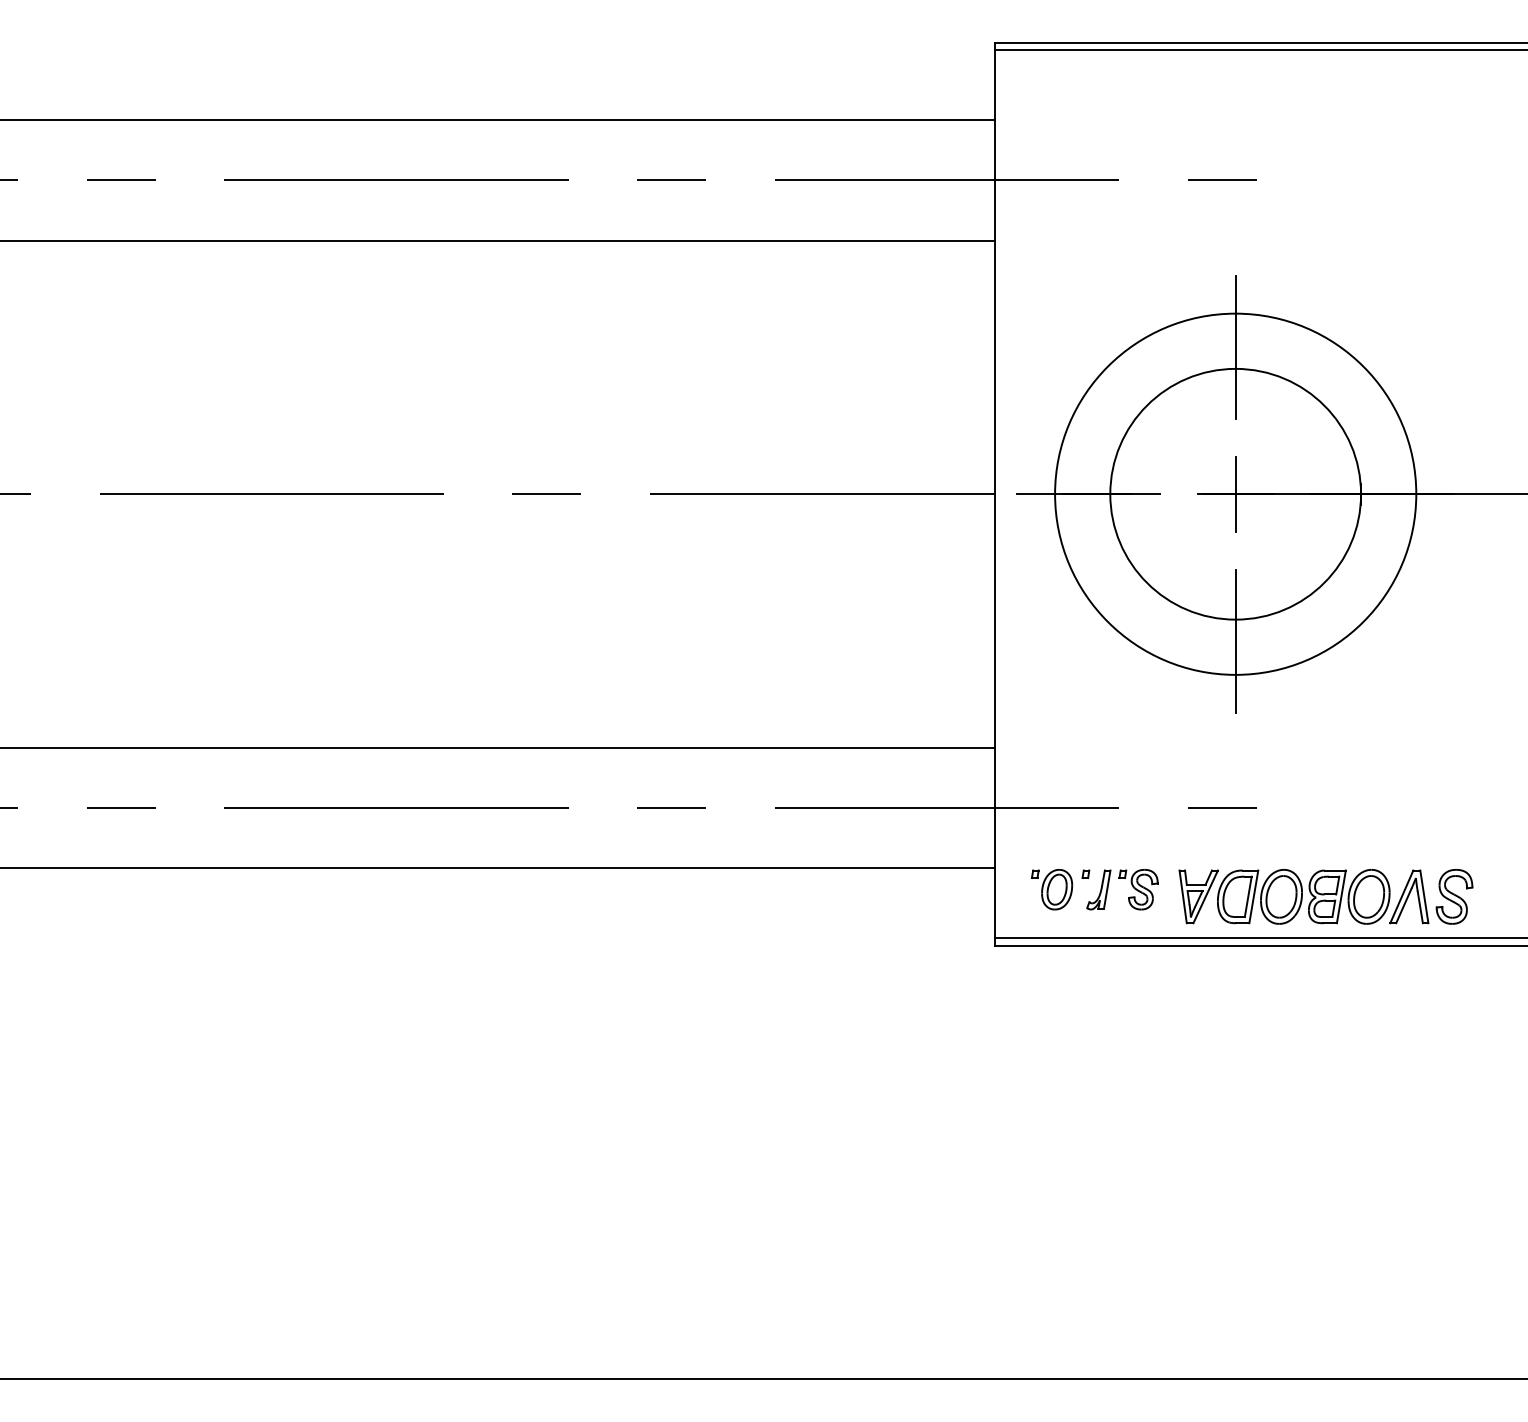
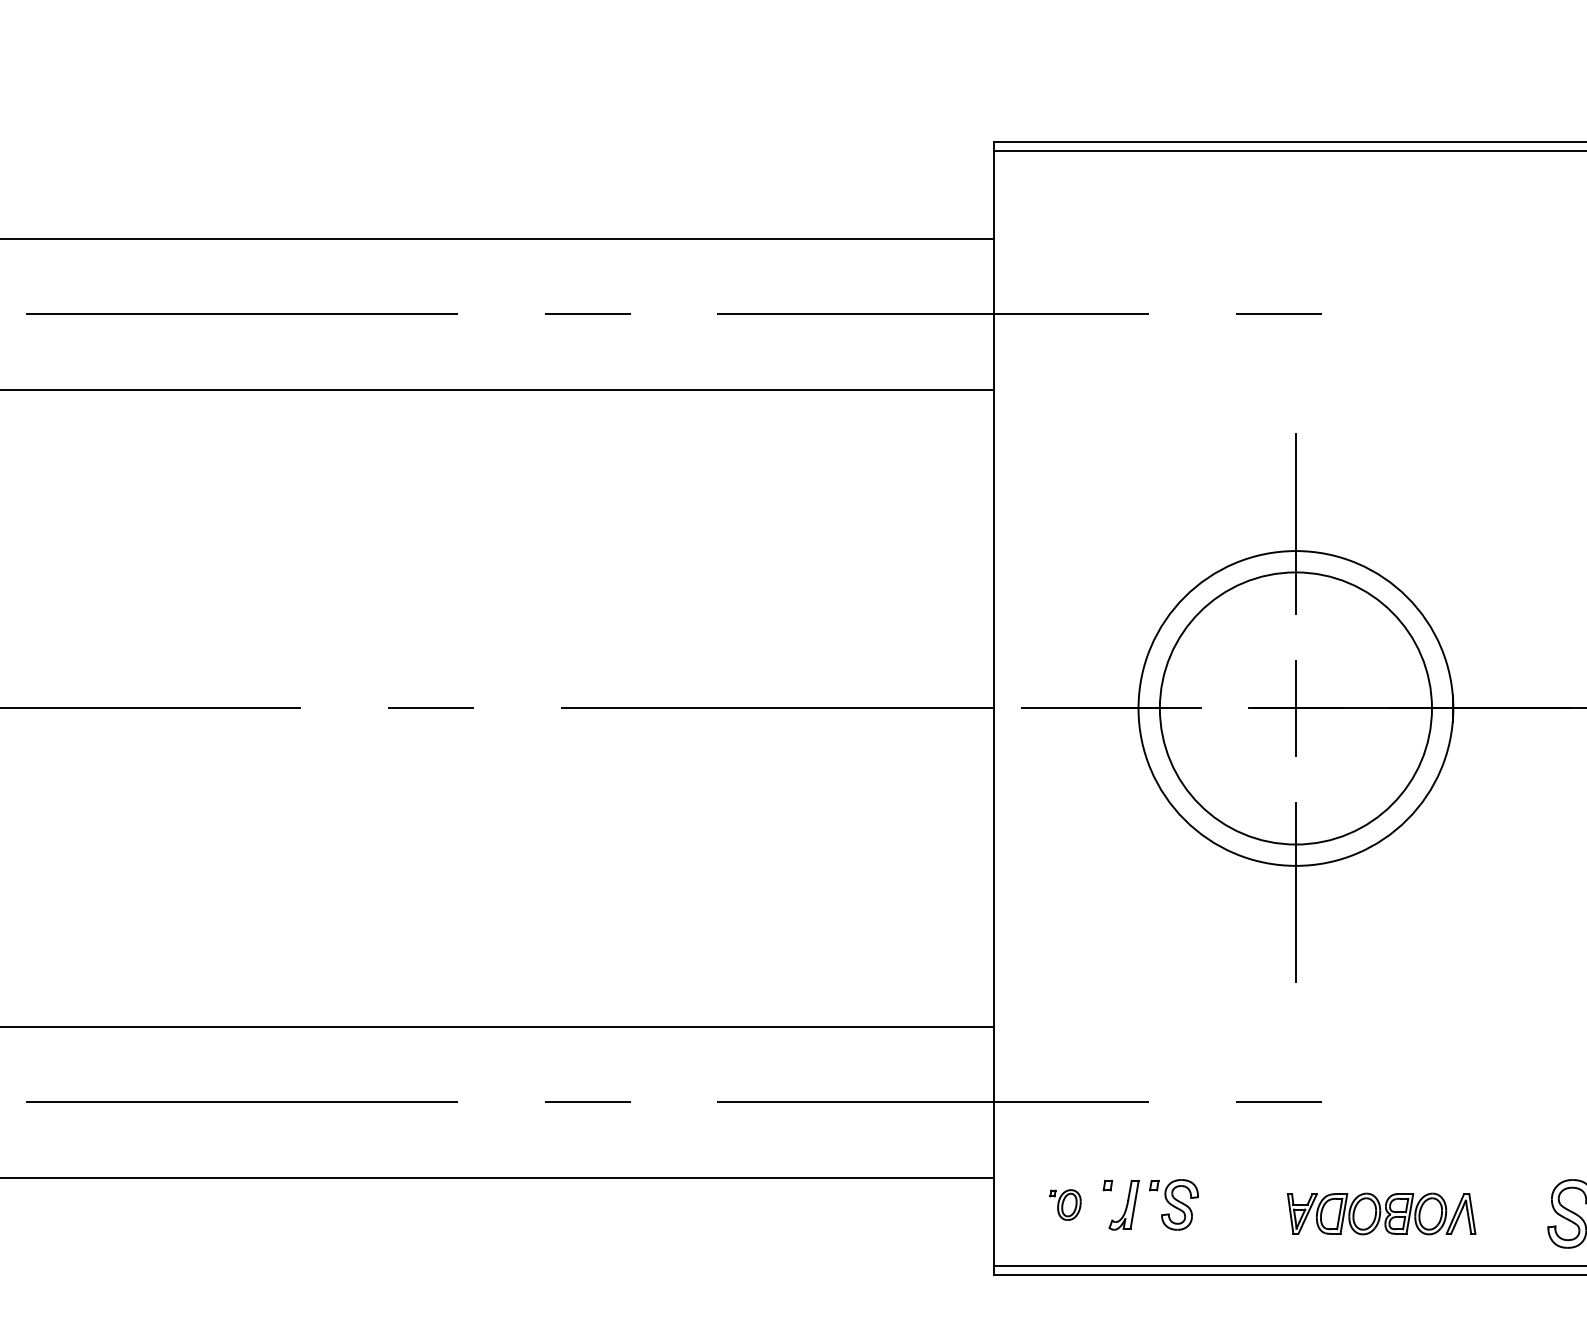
circle: (1235, 493) -> (1295, 707), size x0.6
part: (1052, 889) -> (1065, 1204), size x0.6
part: (1303, 896) -> (1381, 1213), size x0.6

